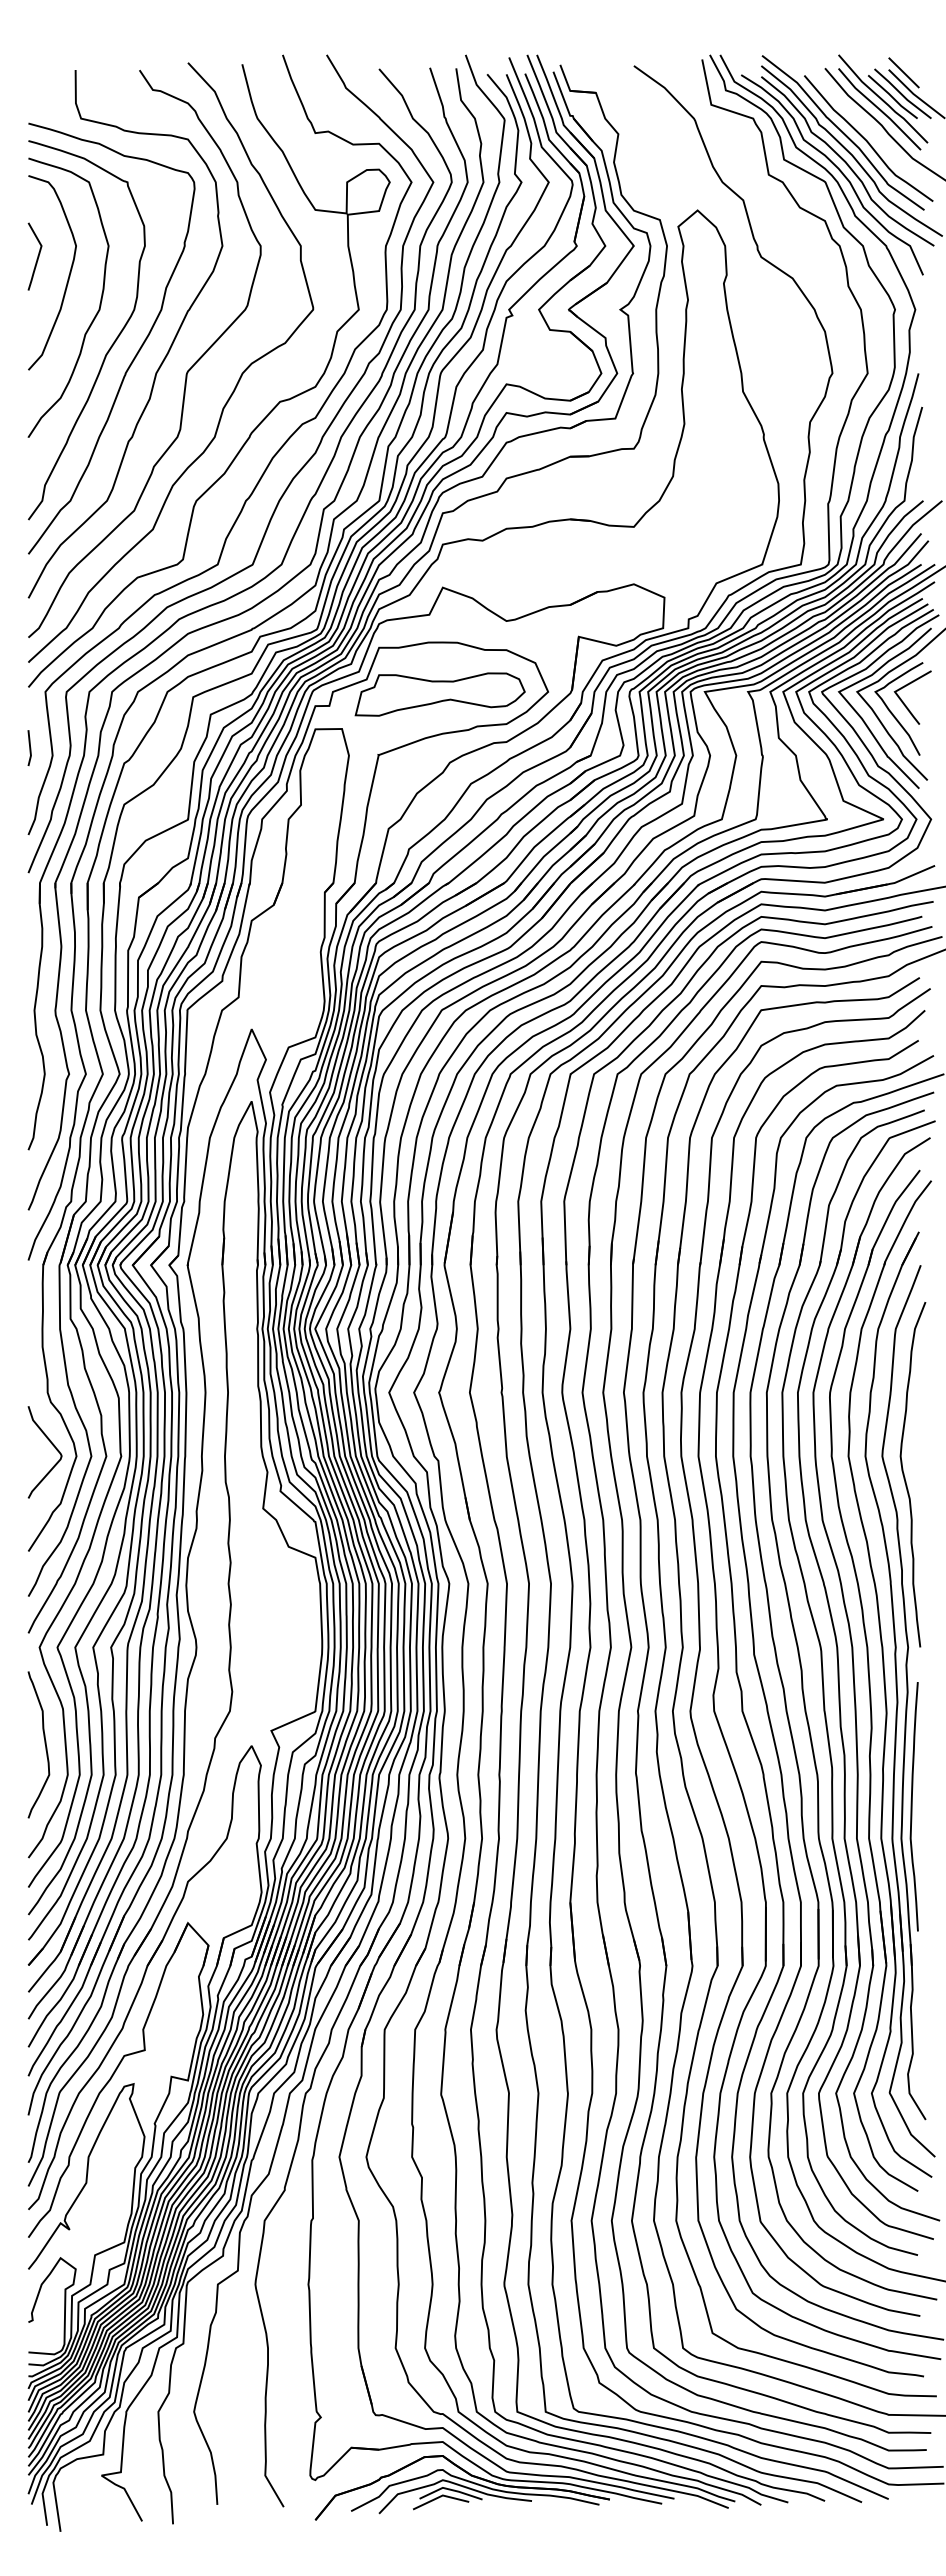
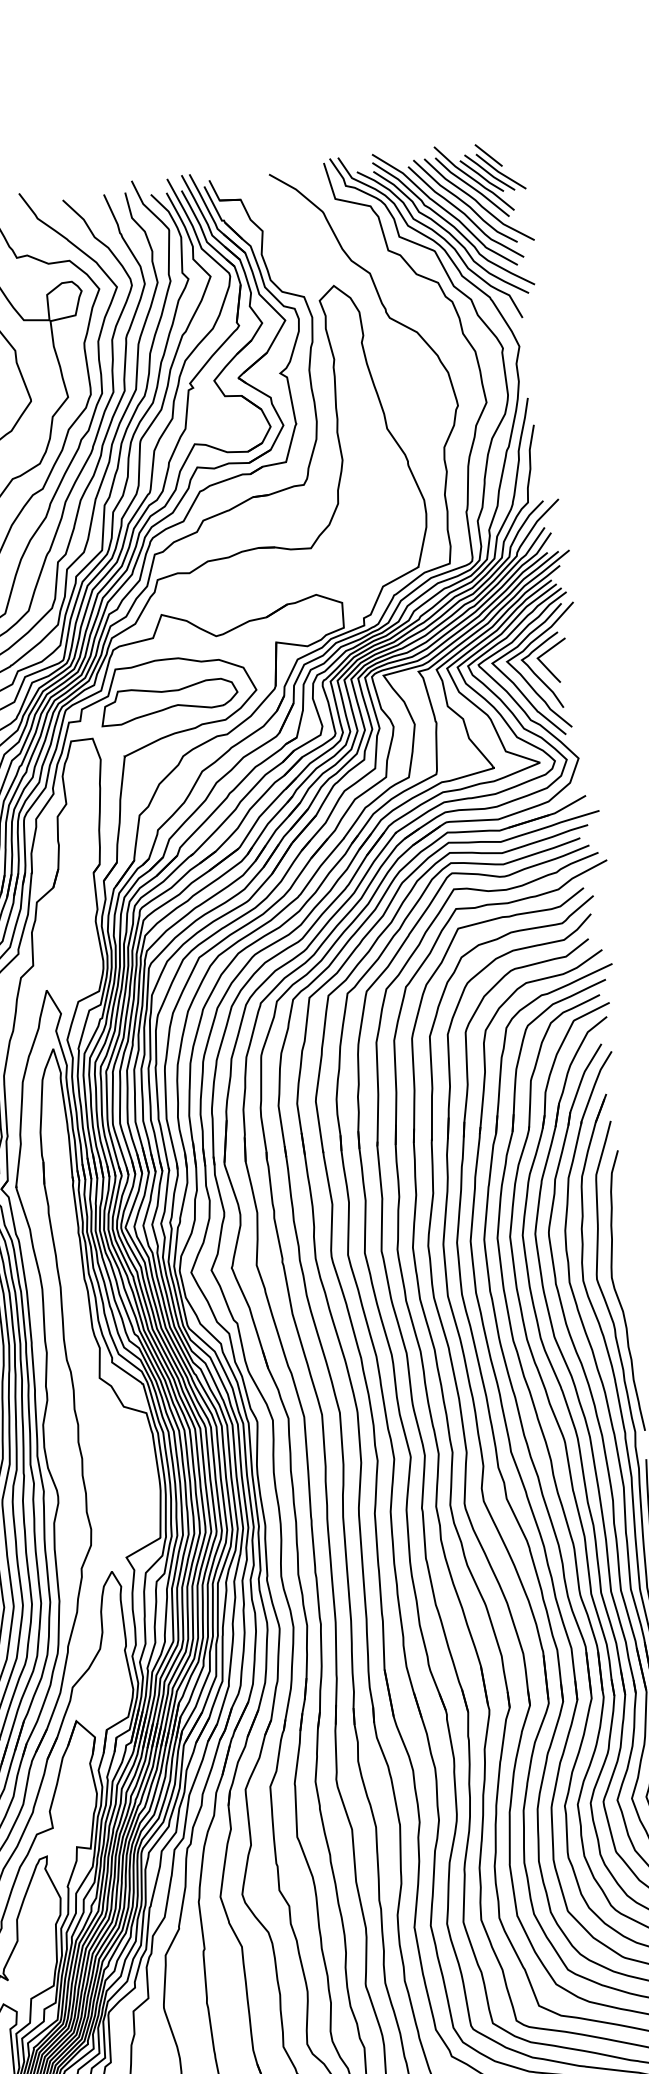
curve: (868, 126) -> (464, 202), added

